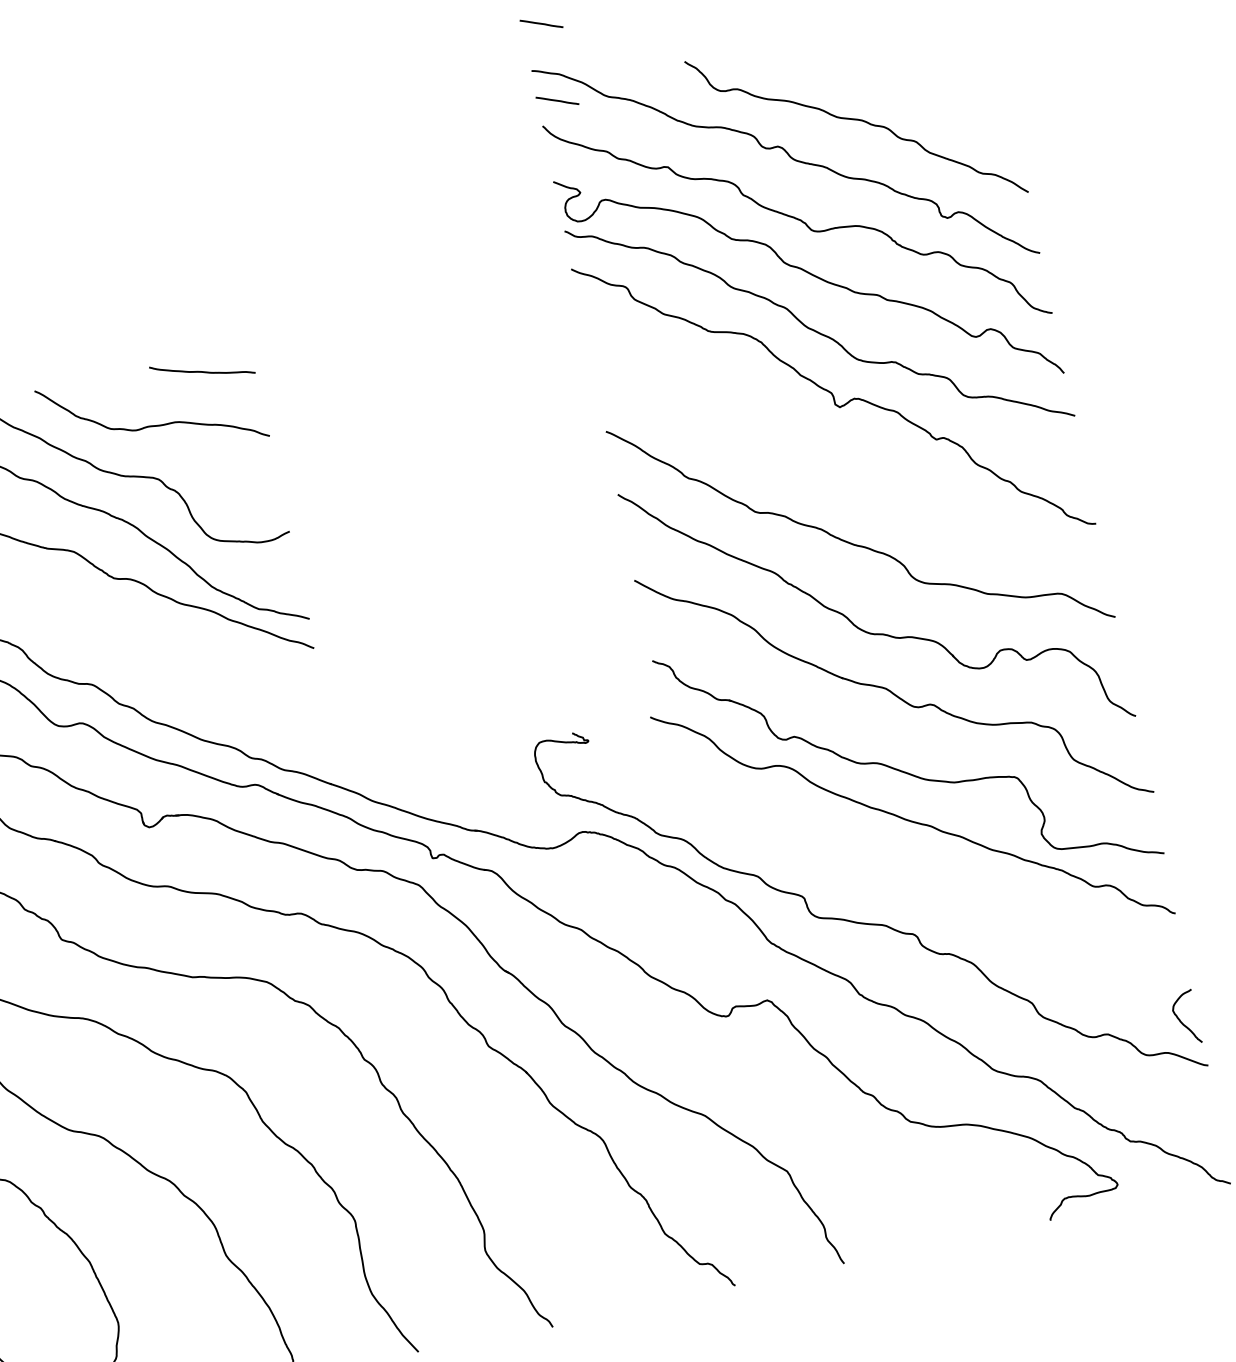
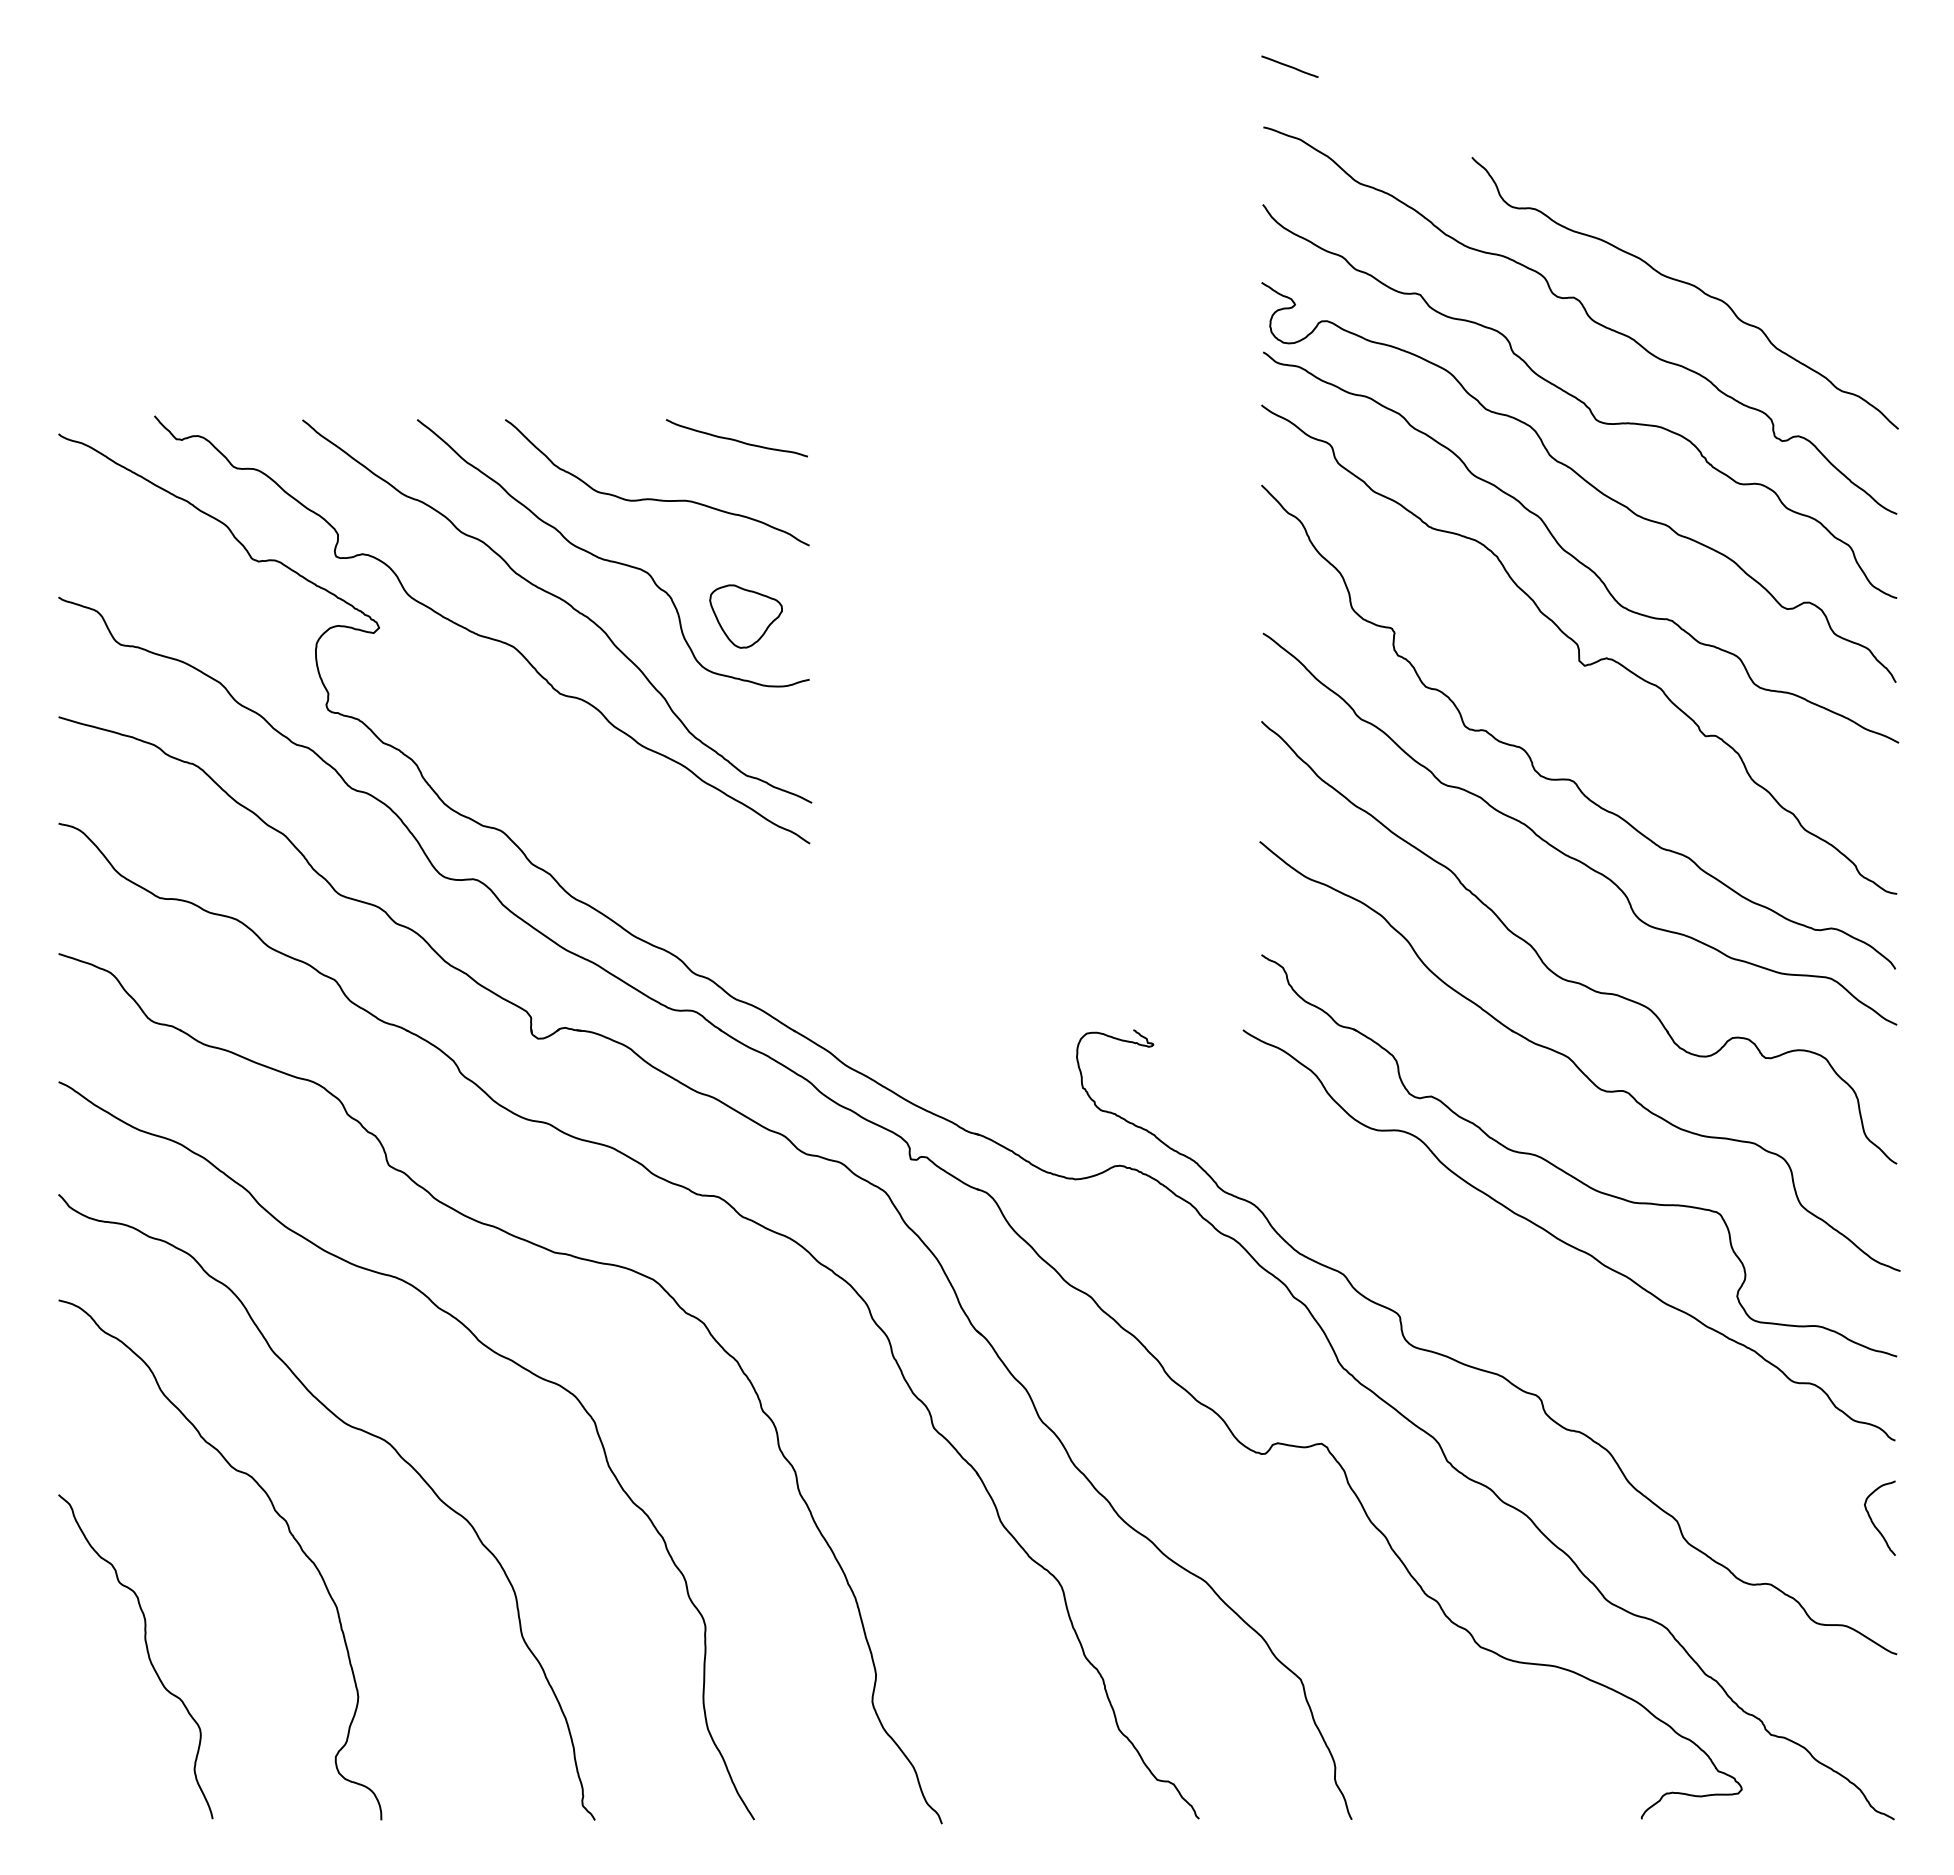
line: (557, 100) -> (1289, 174), removed
curve: (845, 489) -> (1568, 778), added
part: (234, 495) -> (745, 616), added
curve: (1180, 1020) -> (1872, 1519), moved

